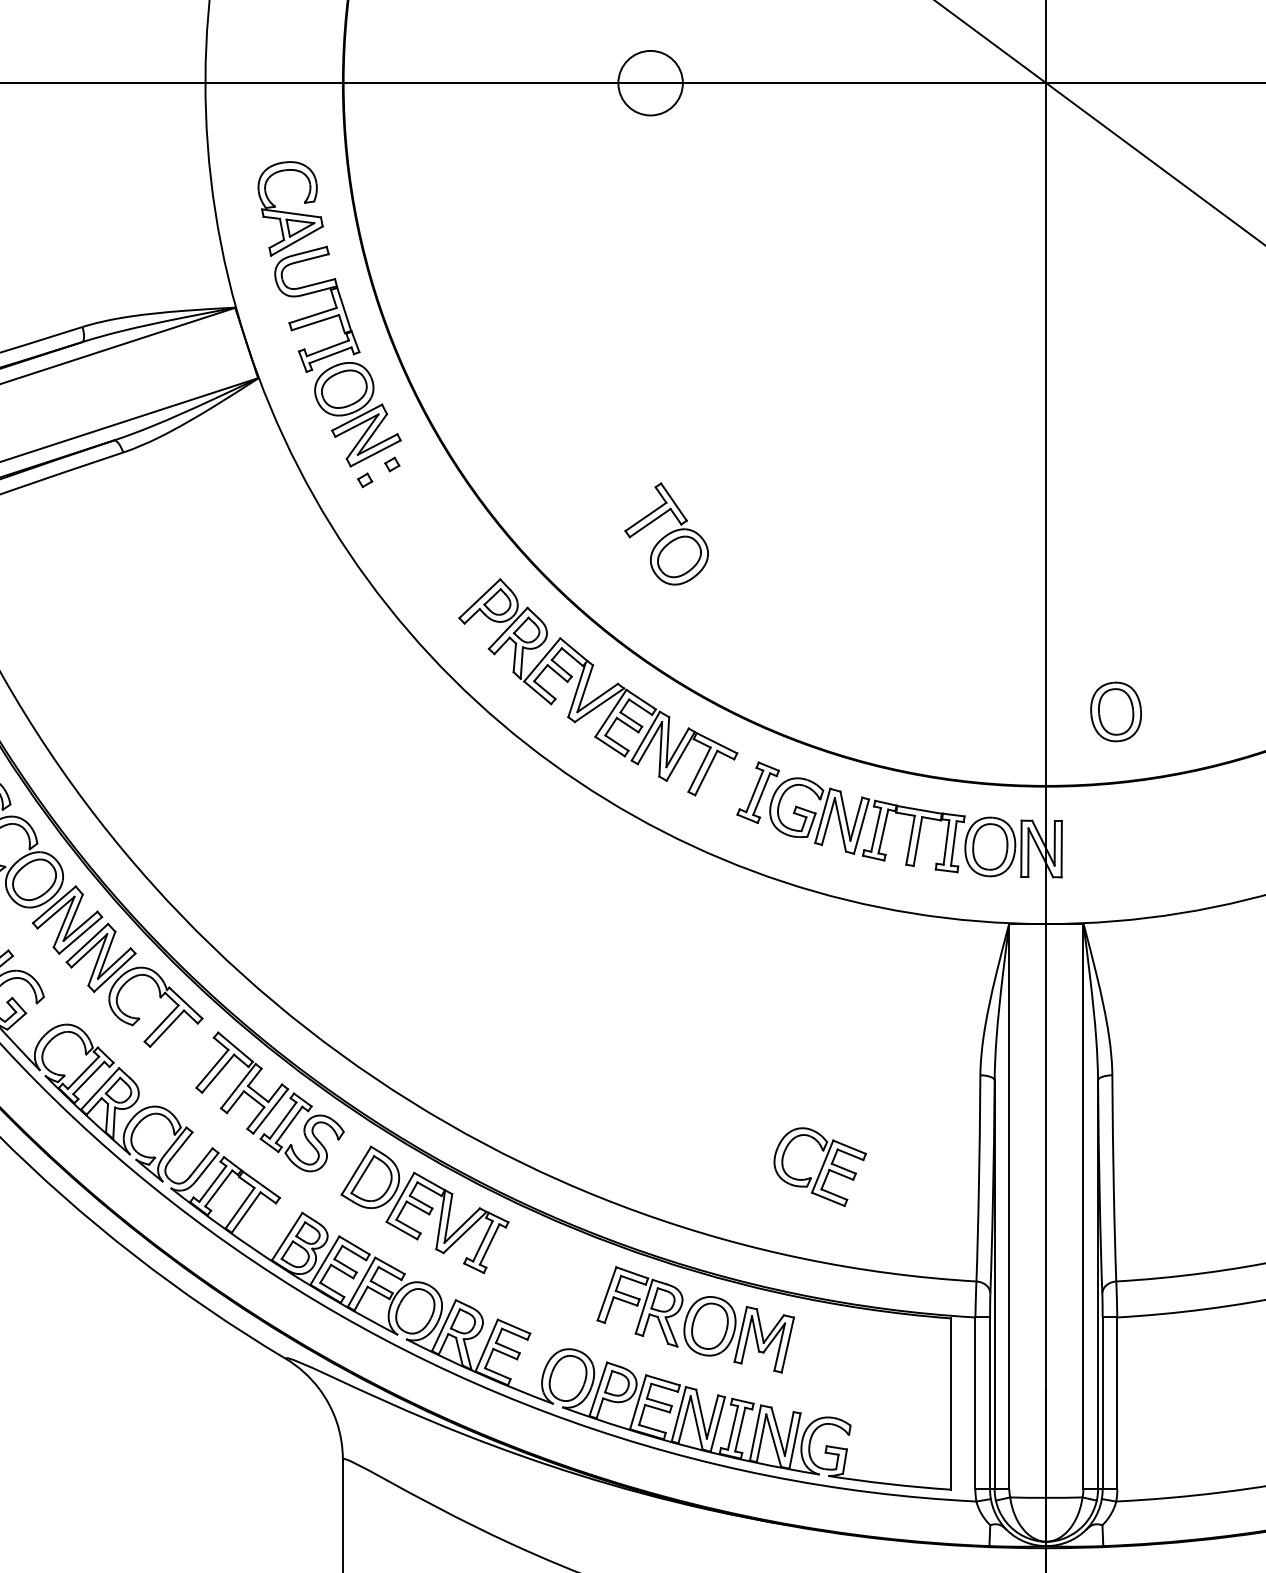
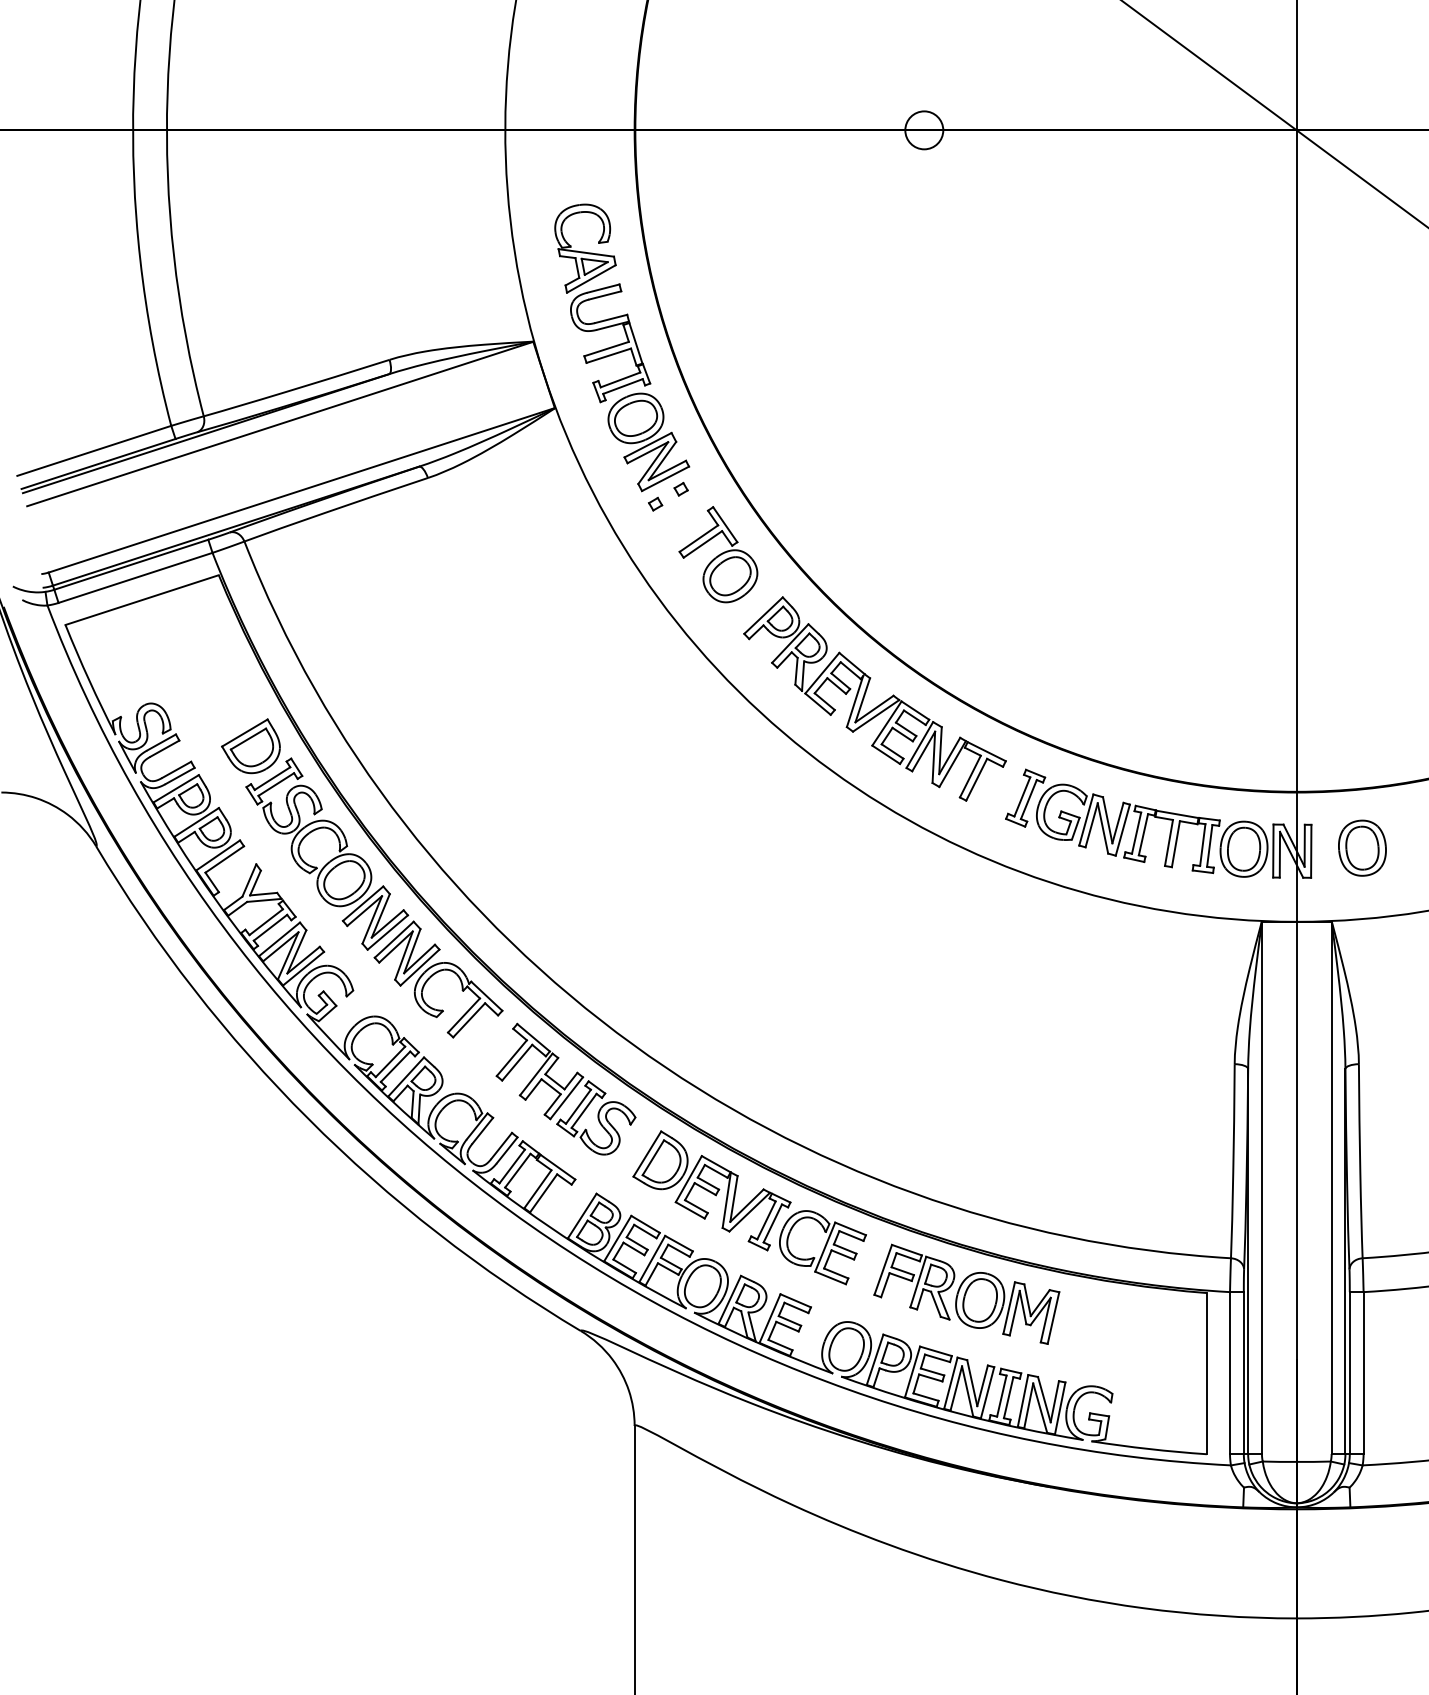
circle: (650, 83) -> (924, 130), size x0.62
part: (666, 533) -> (718, 554), moved
part: (1116, 711) -> (1362, 847), moved
part: (819, 1166) -> (822, 1247), moved

